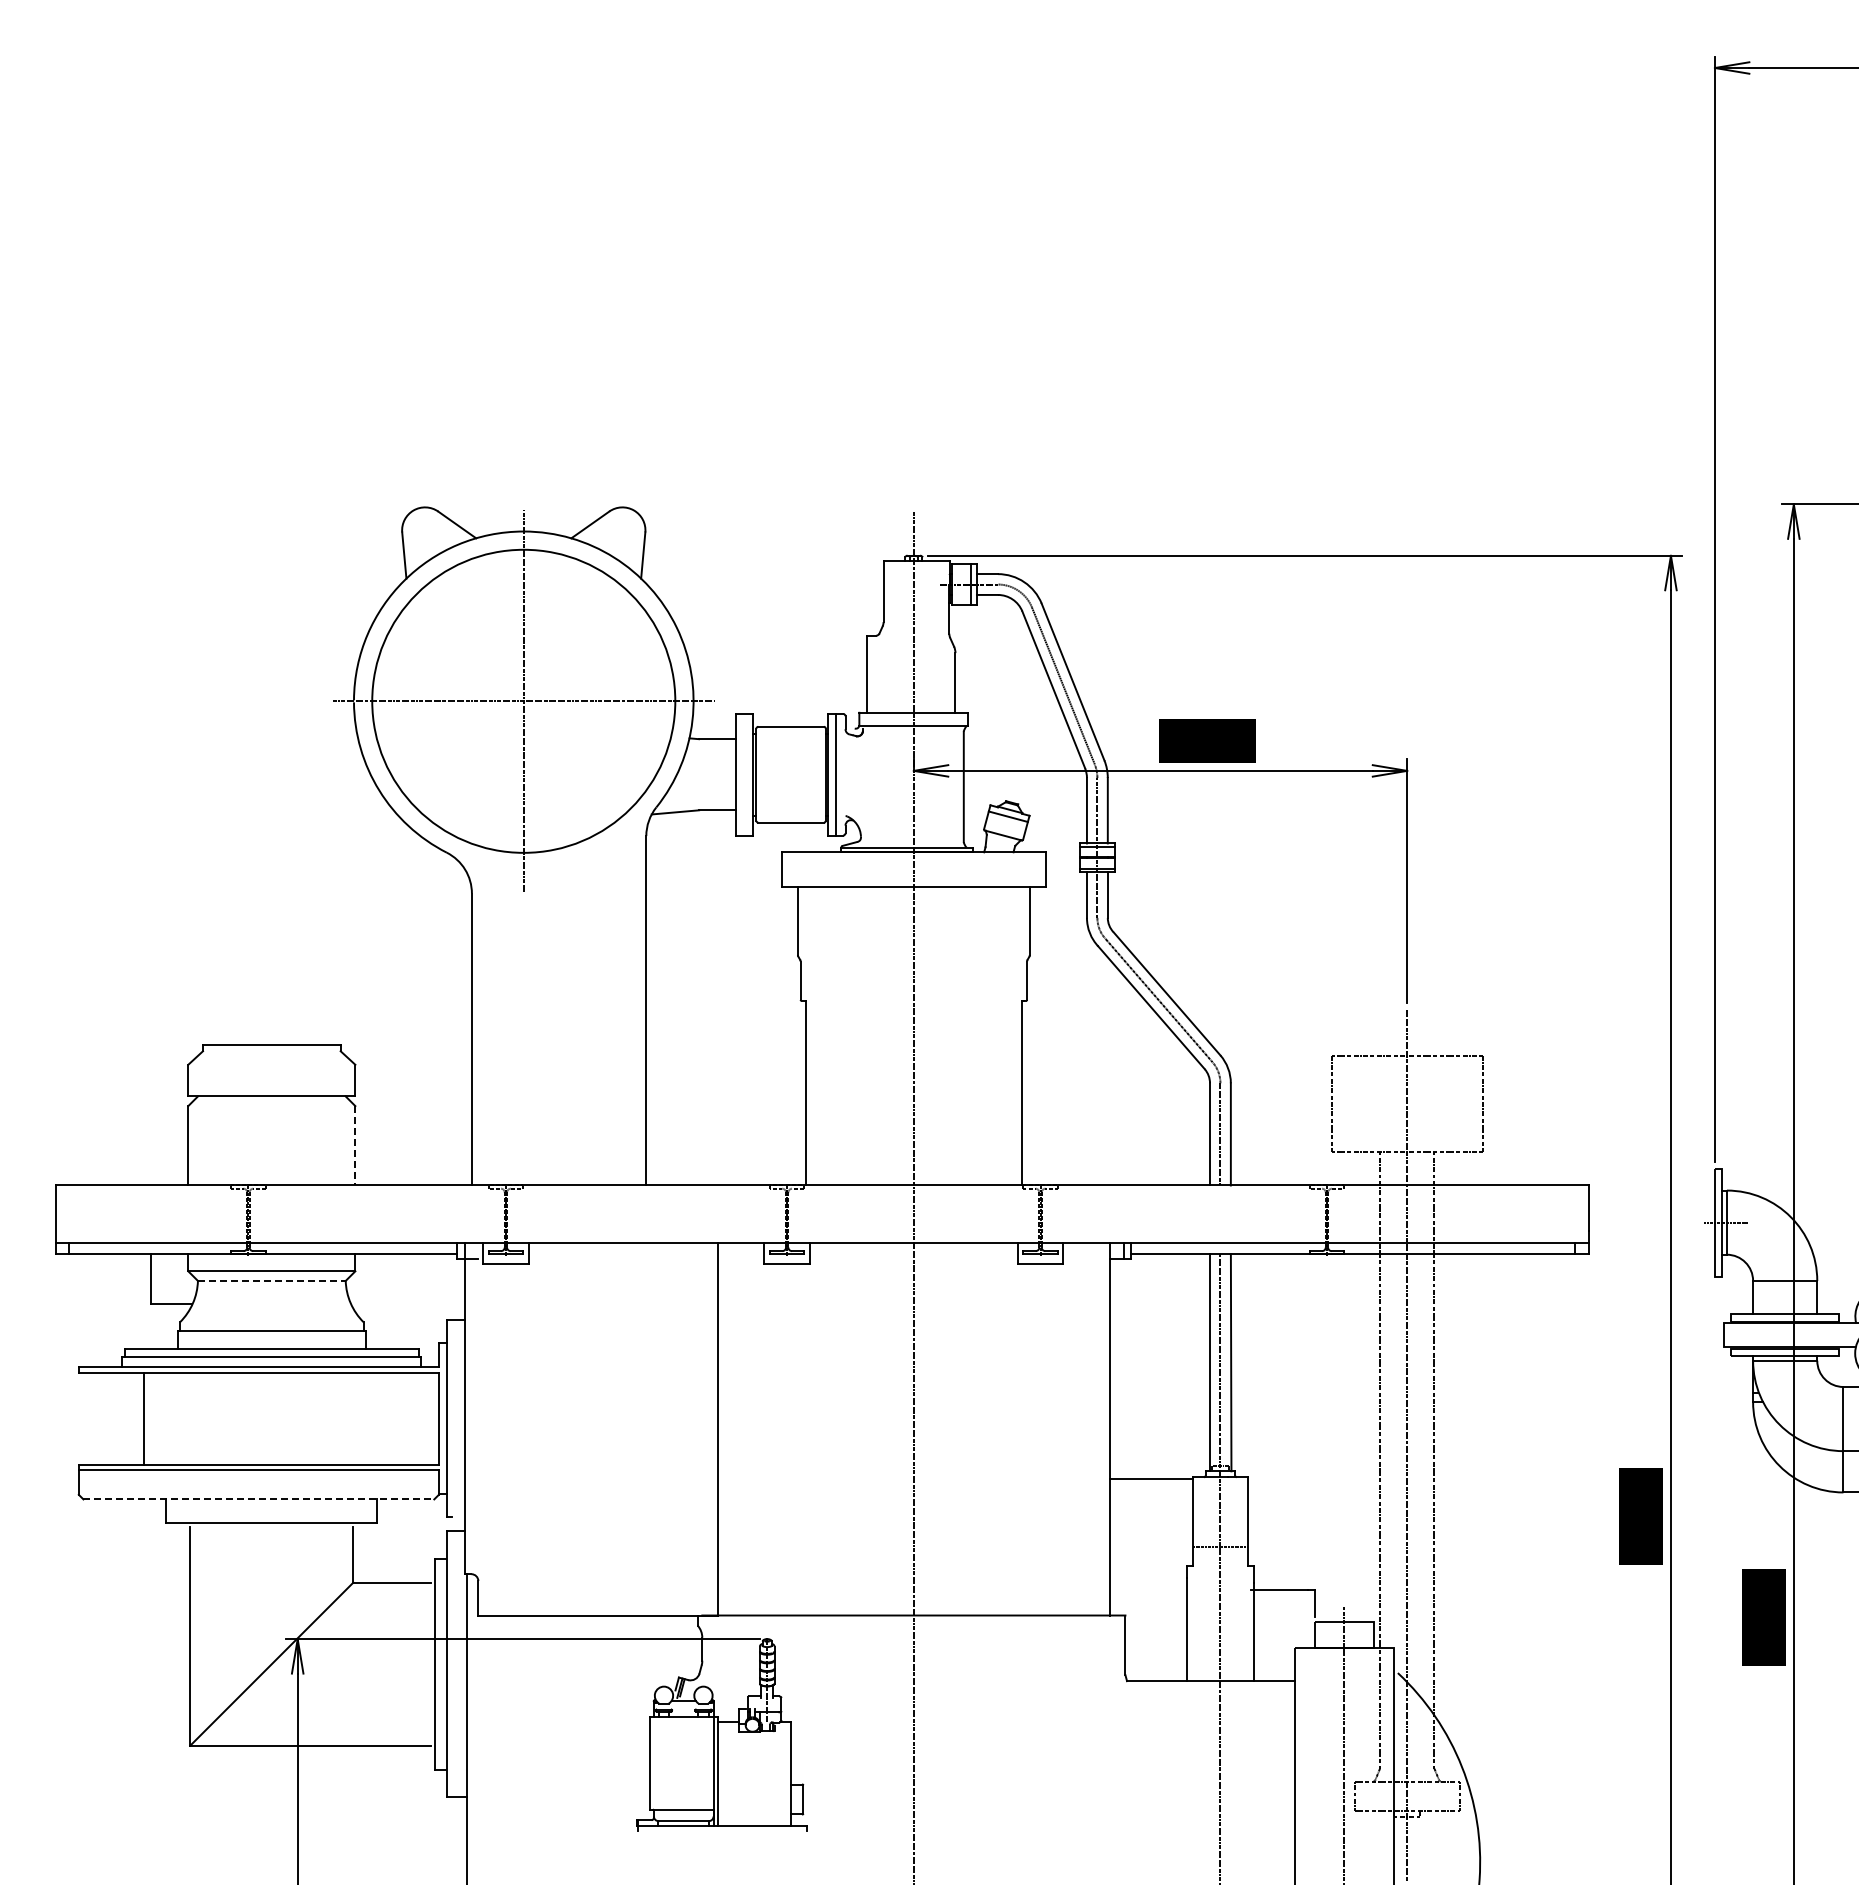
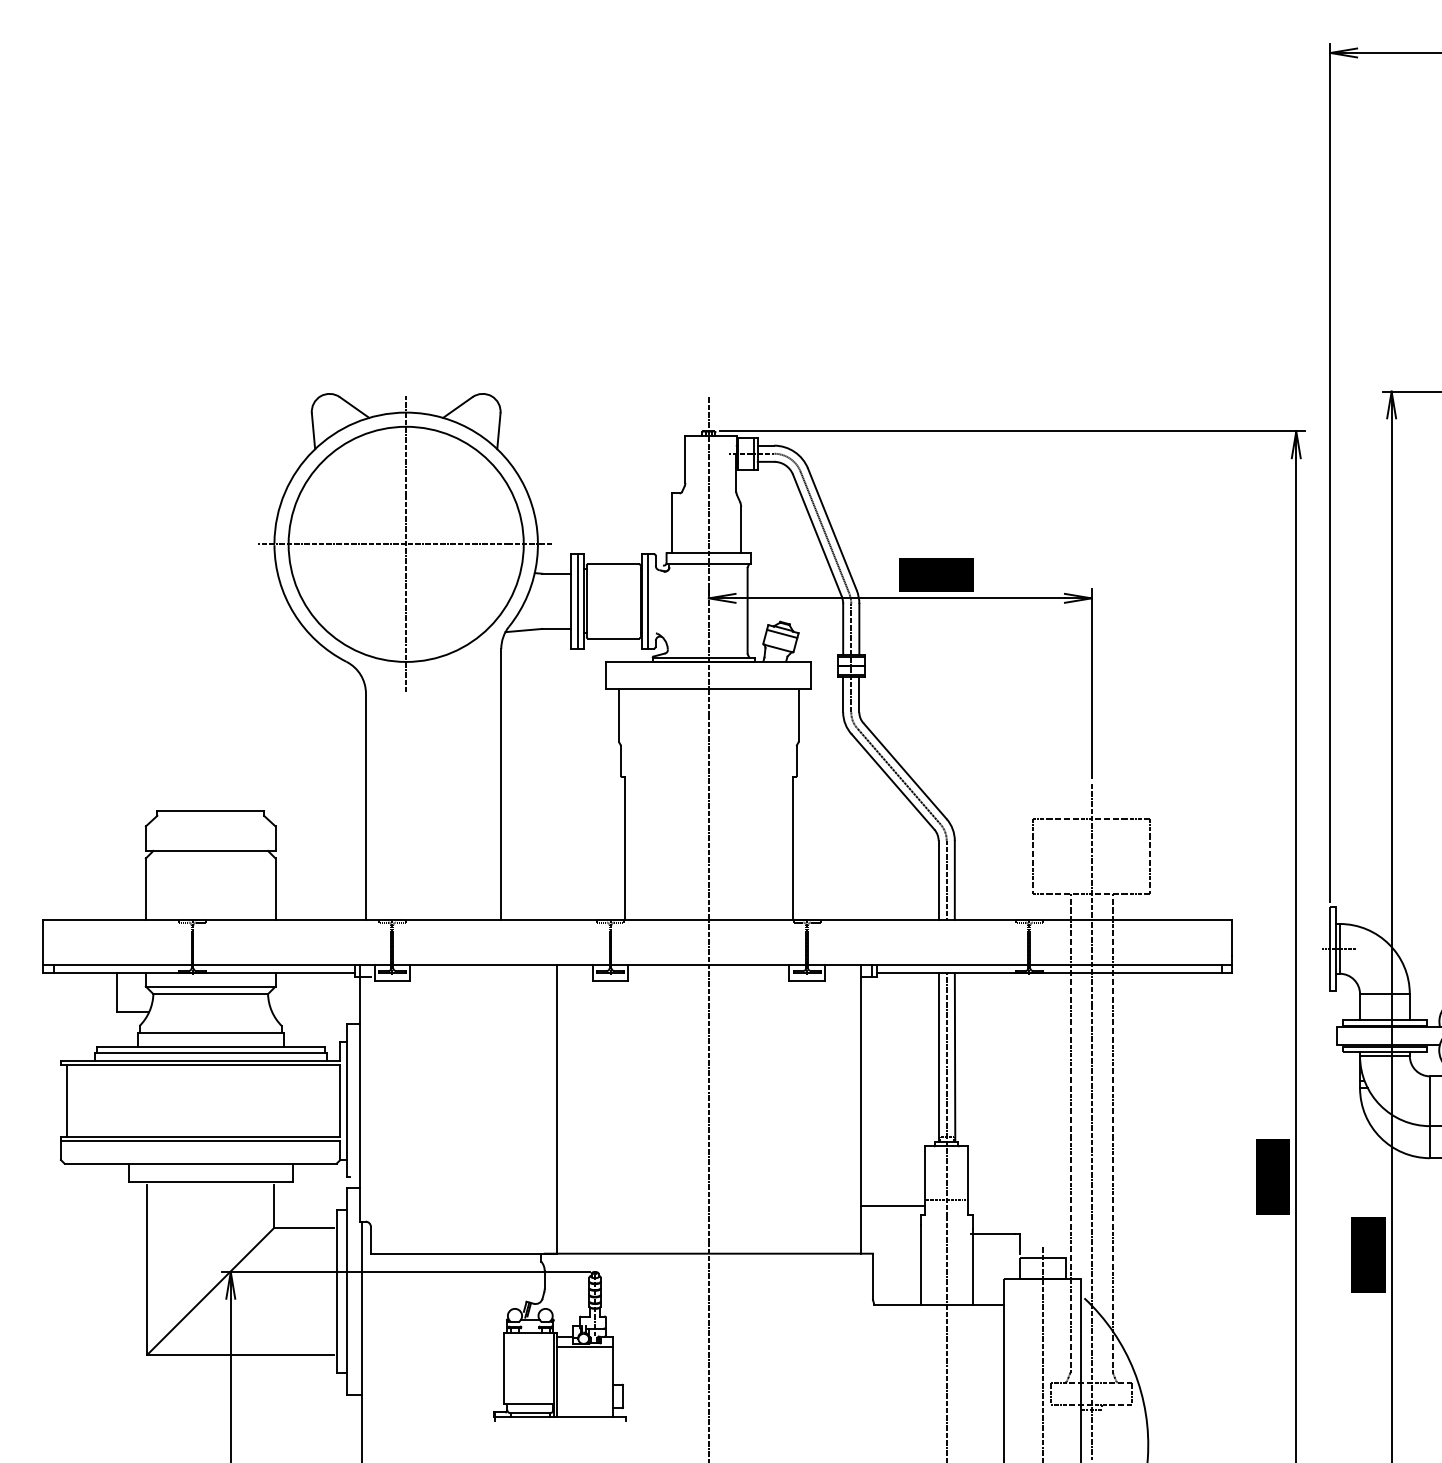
line: (744, 774) -> (577, 601), added
line: (355, 1145) -> (275, 889), dashed -> solid
line: (271, 1280) -> (210, 993), dashed -> solid
line: (144, 1418) -> (66, 1100), moved
line: (1150, 1479) -> (892, 1206), moved
line: (259, 1499) -> (201, 1163), dashed -> solid
line: (754, 1736) -> (585, 1347), added

